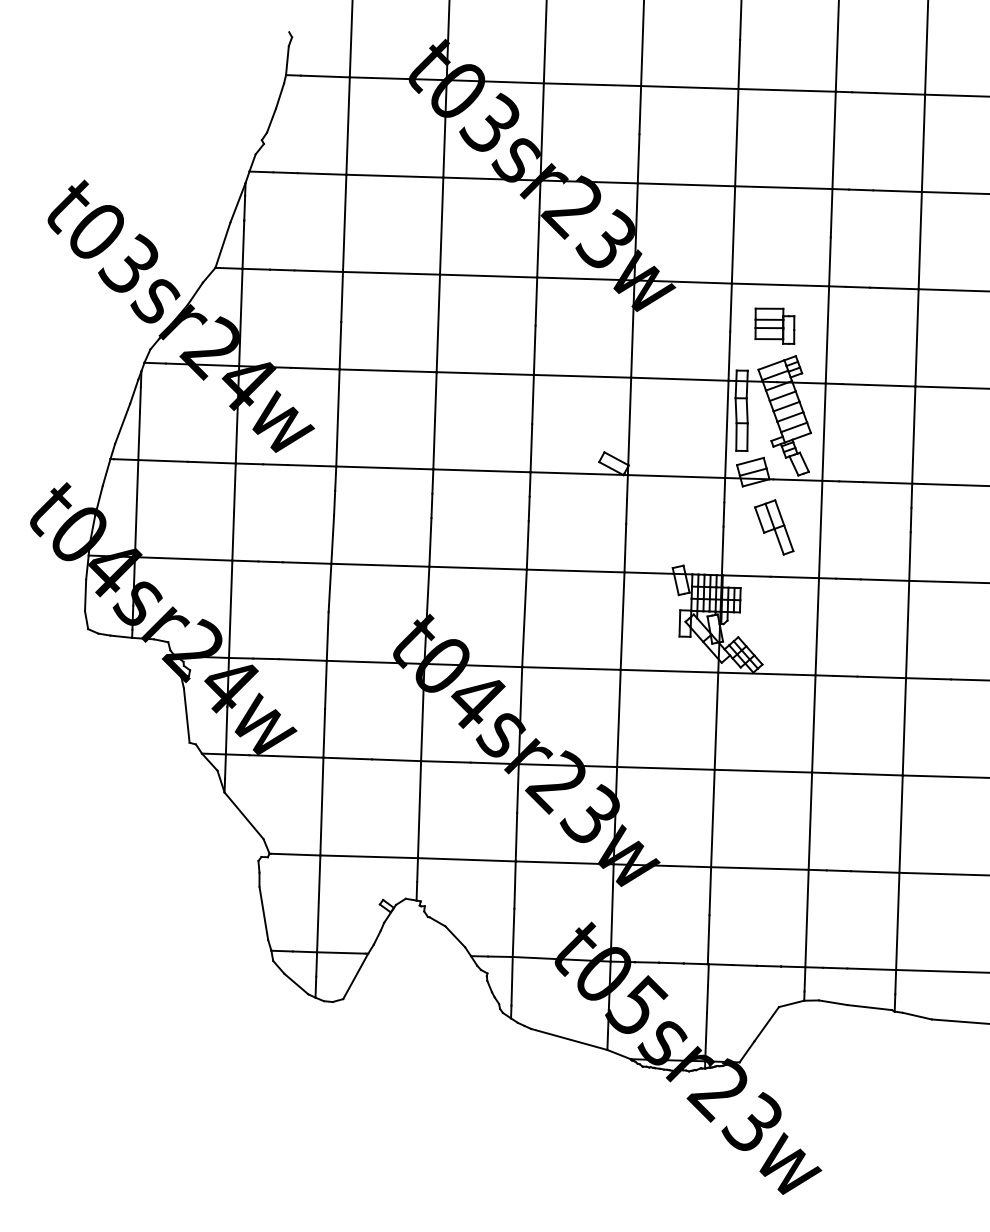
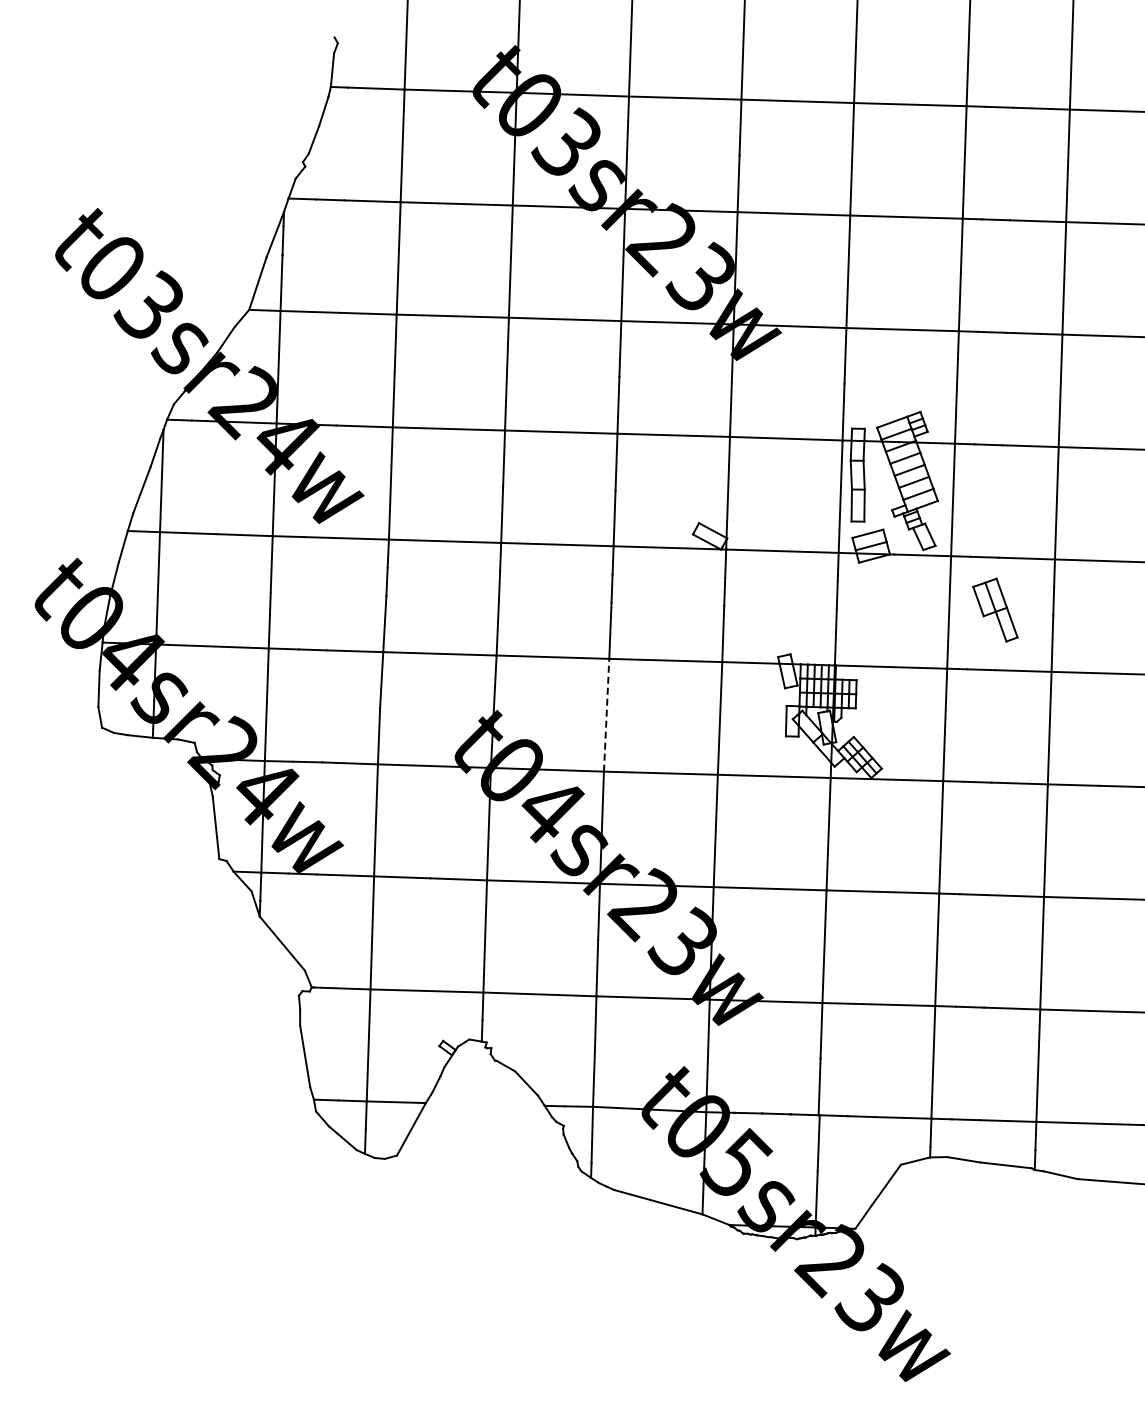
part: (774, 326) -> (895, 377), removed
part: (774, 526) -> (995, 609), moved
line: (524, 617) -> (606, 714), solid -> dashed

